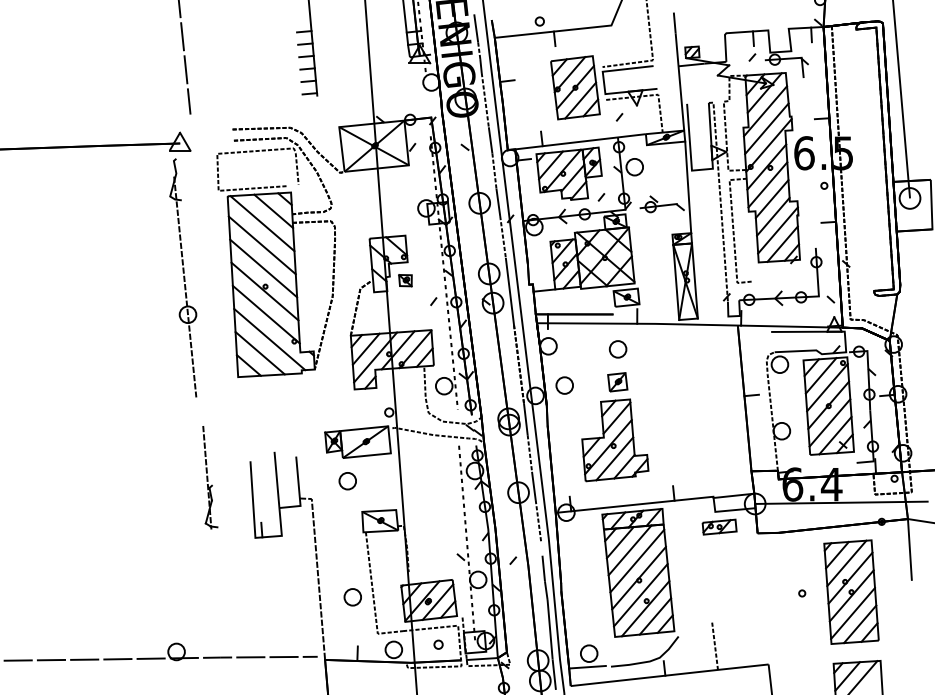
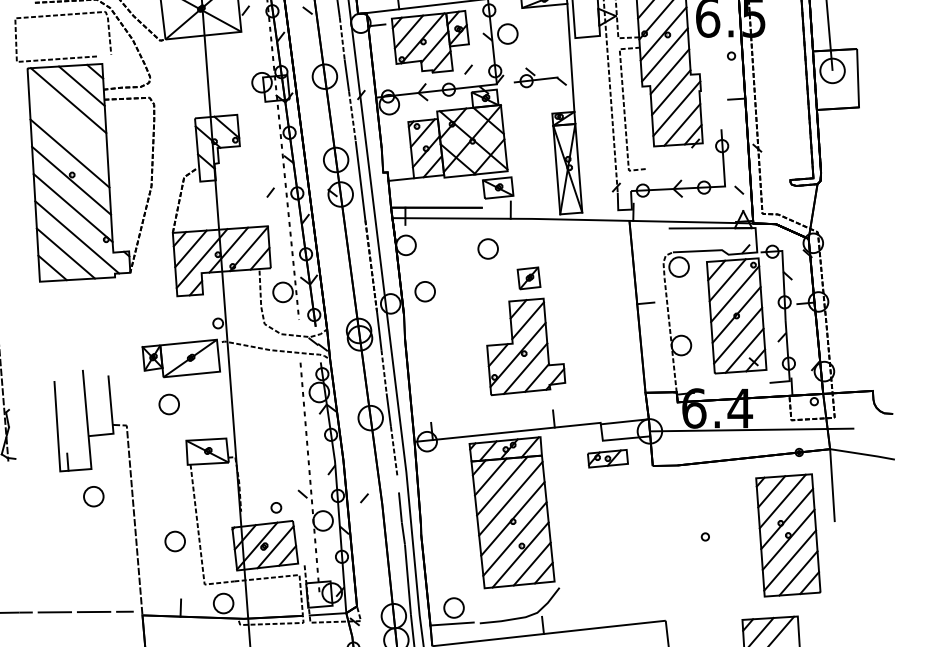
line: (261, 245) -> (67, 126), removed
part: (405, 280) -> (237, 167), removed
part: (615, 427) -> (526, 331), moved
part: (283, 559) -> (93, 496), added
part: (851, 591) -> (788, 534), moved
part: (438, 644) -> (276, 507), moved
line: (715, 645) -> (603, 598), removed

